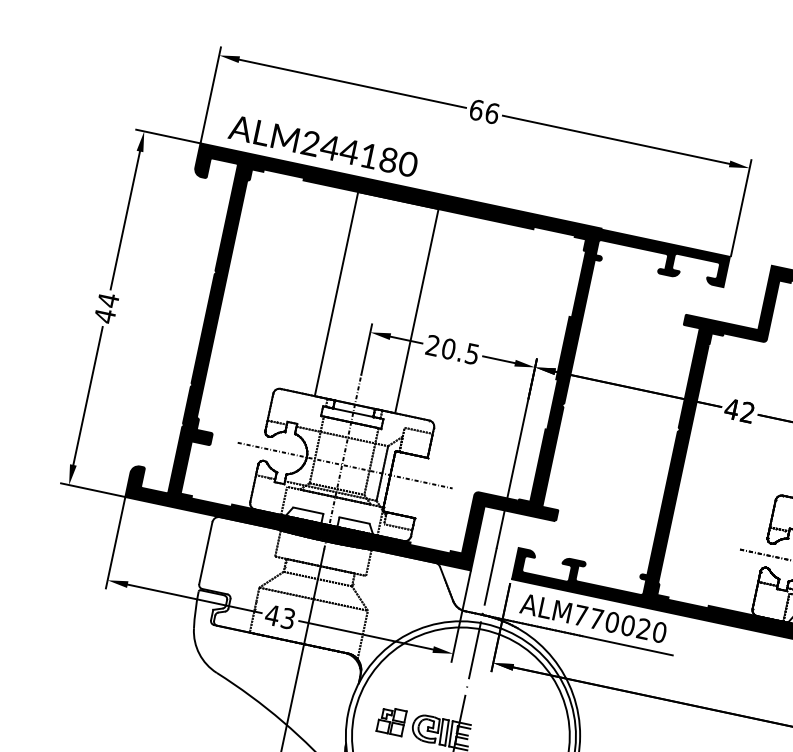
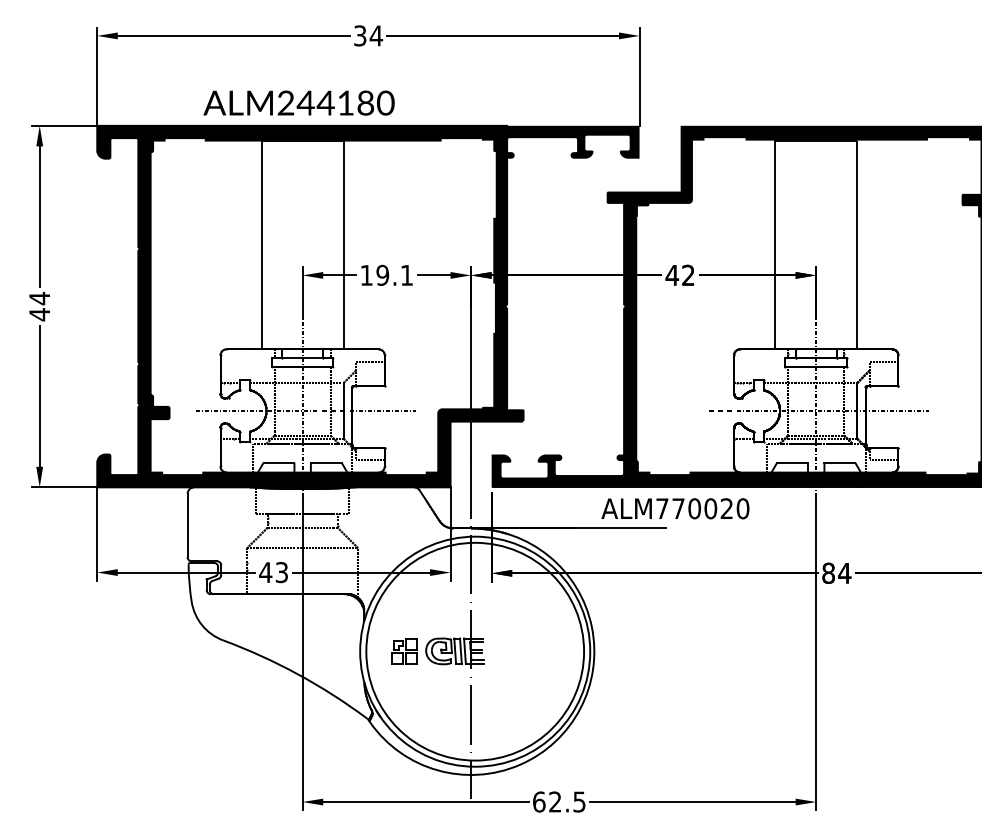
text: (484, 111) -> (368, 35), 66 -> 34
text: (323, 145) -> (298, 102), moved
text: (452, 348) -> (386, 274), 20.5 -> 19.1
text: (593, 618) -> (675, 508), moved

